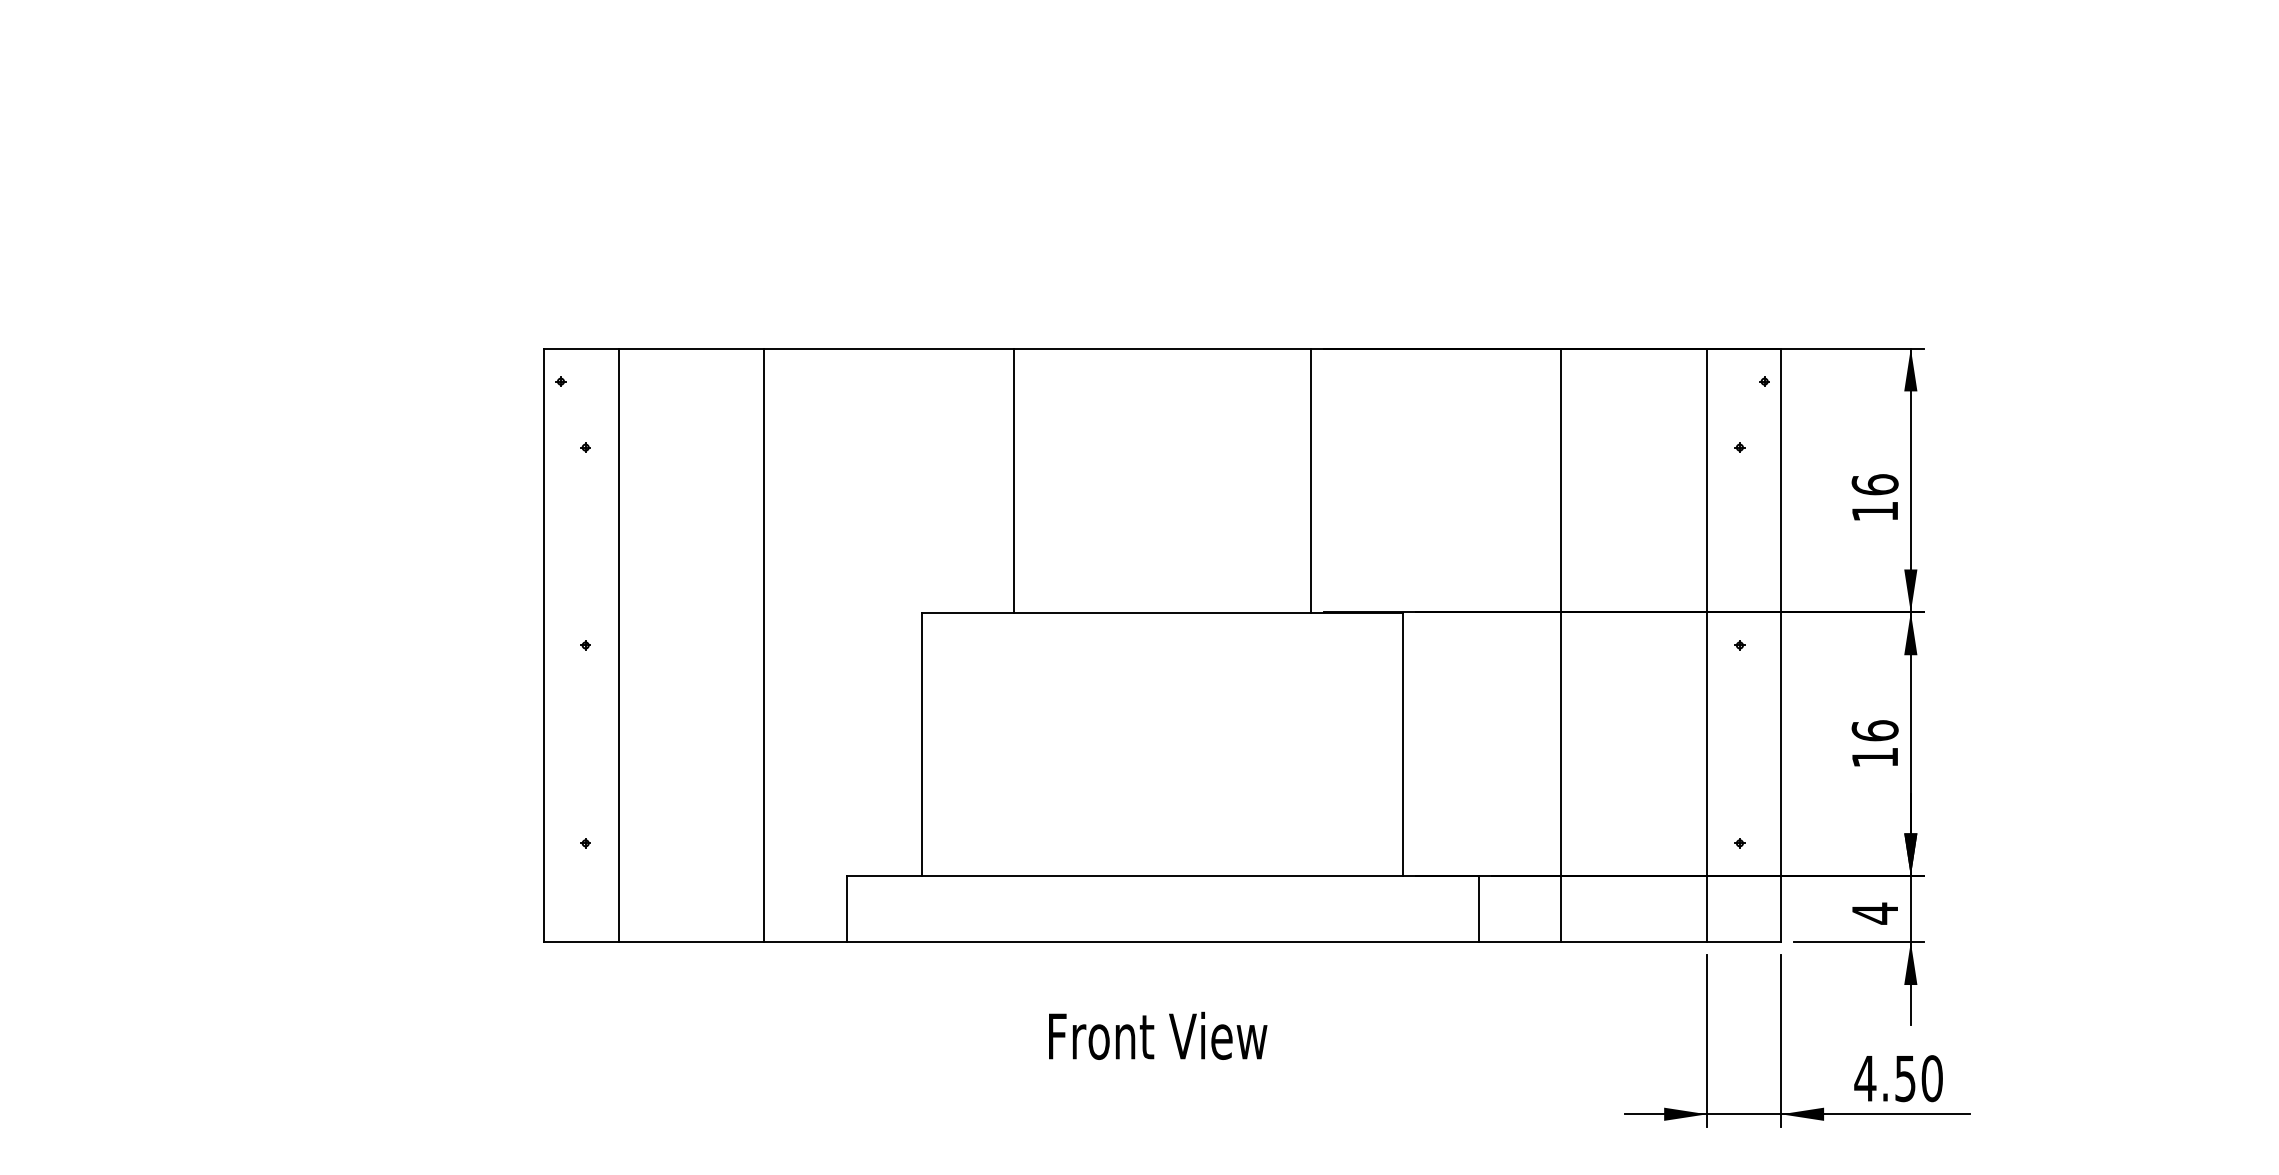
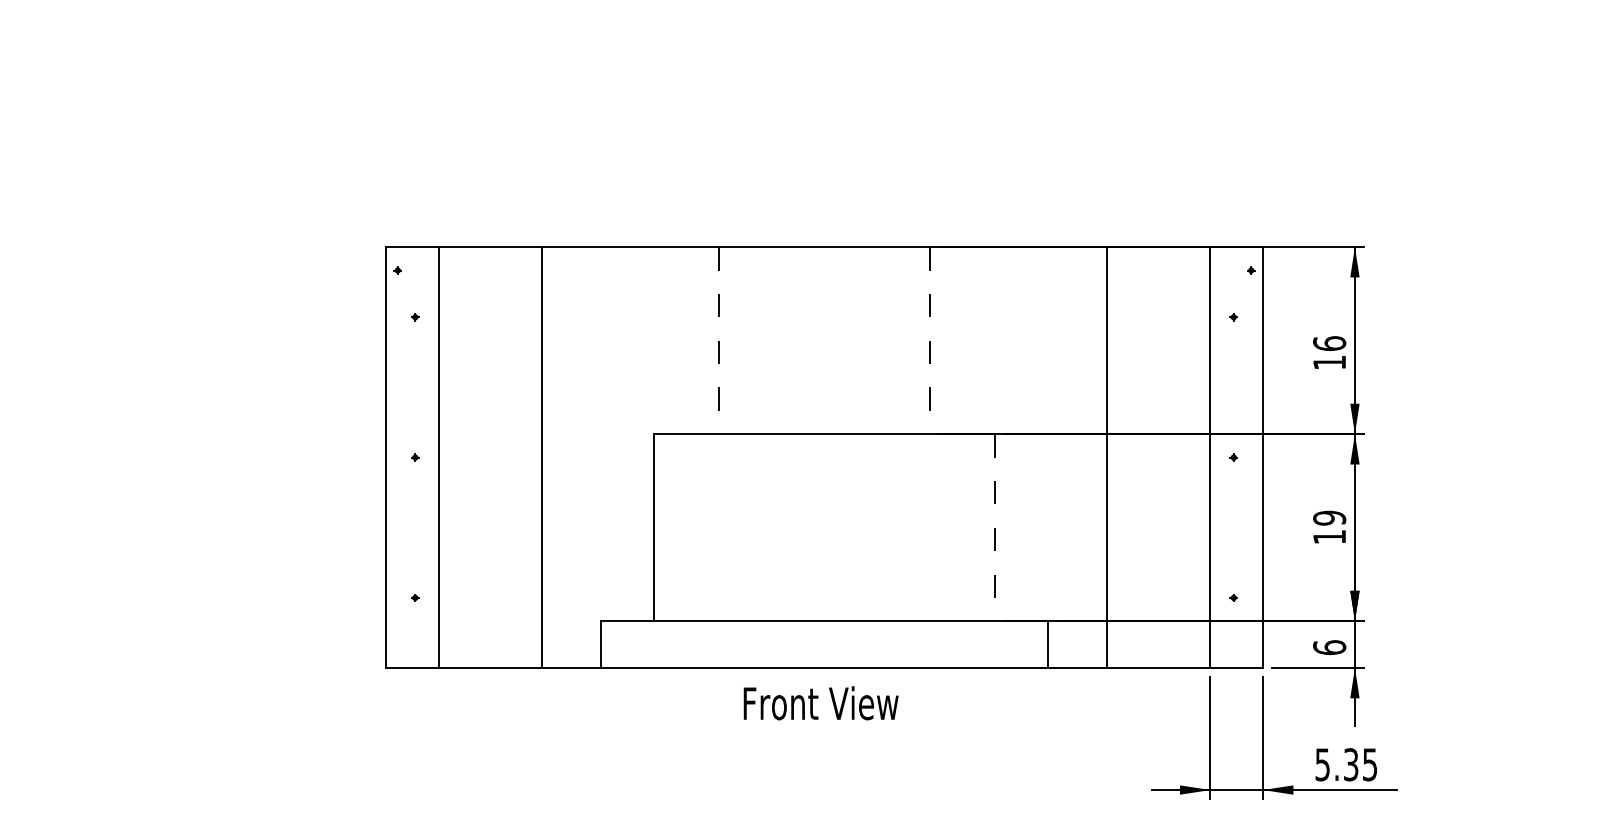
line: (1014, 480) -> (719, 340), solid -> dashed
line: (1311, 480) -> (929, 340), solid -> dashed
text: (1874, 730) -> (1329, 517), 16 -> 19
line: (1403, 744) -> (995, 527), solid -> dashed
text: (1874, 913) -> (1329, 647), 4 -> 6
text: (1158, 1035) -> (821, 702), moved
text: (1898, 1078) -> (1346, 764), 4.50 -> 5.35

